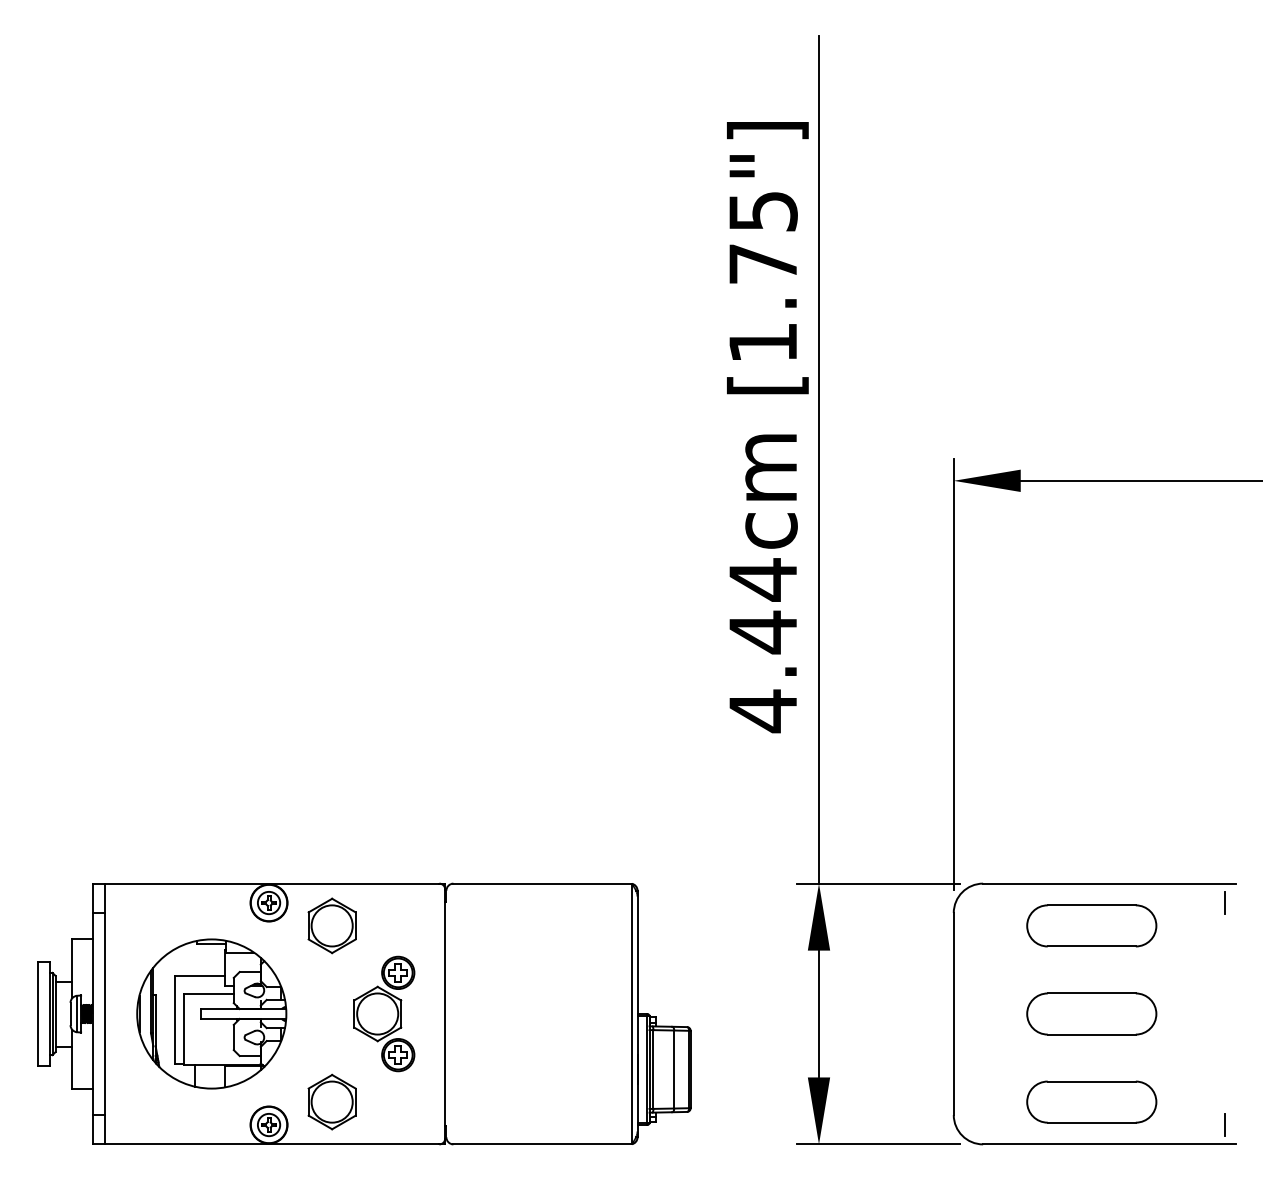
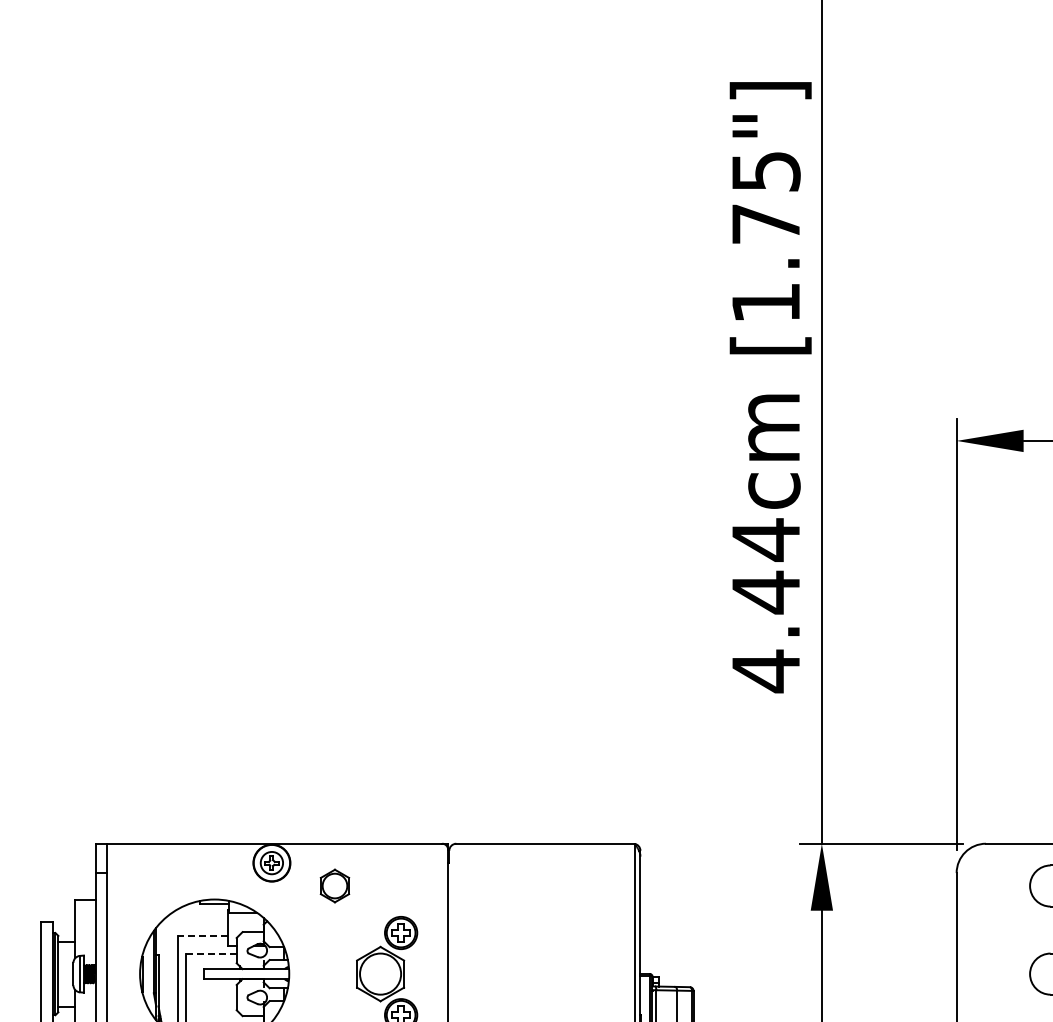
part: (331, 925) -> (334, 885), size x0.6
line: (199, 975) -> (202, 935), solid -> dashed
line: (208, 994) -> (211, 954), solid -> dashed

